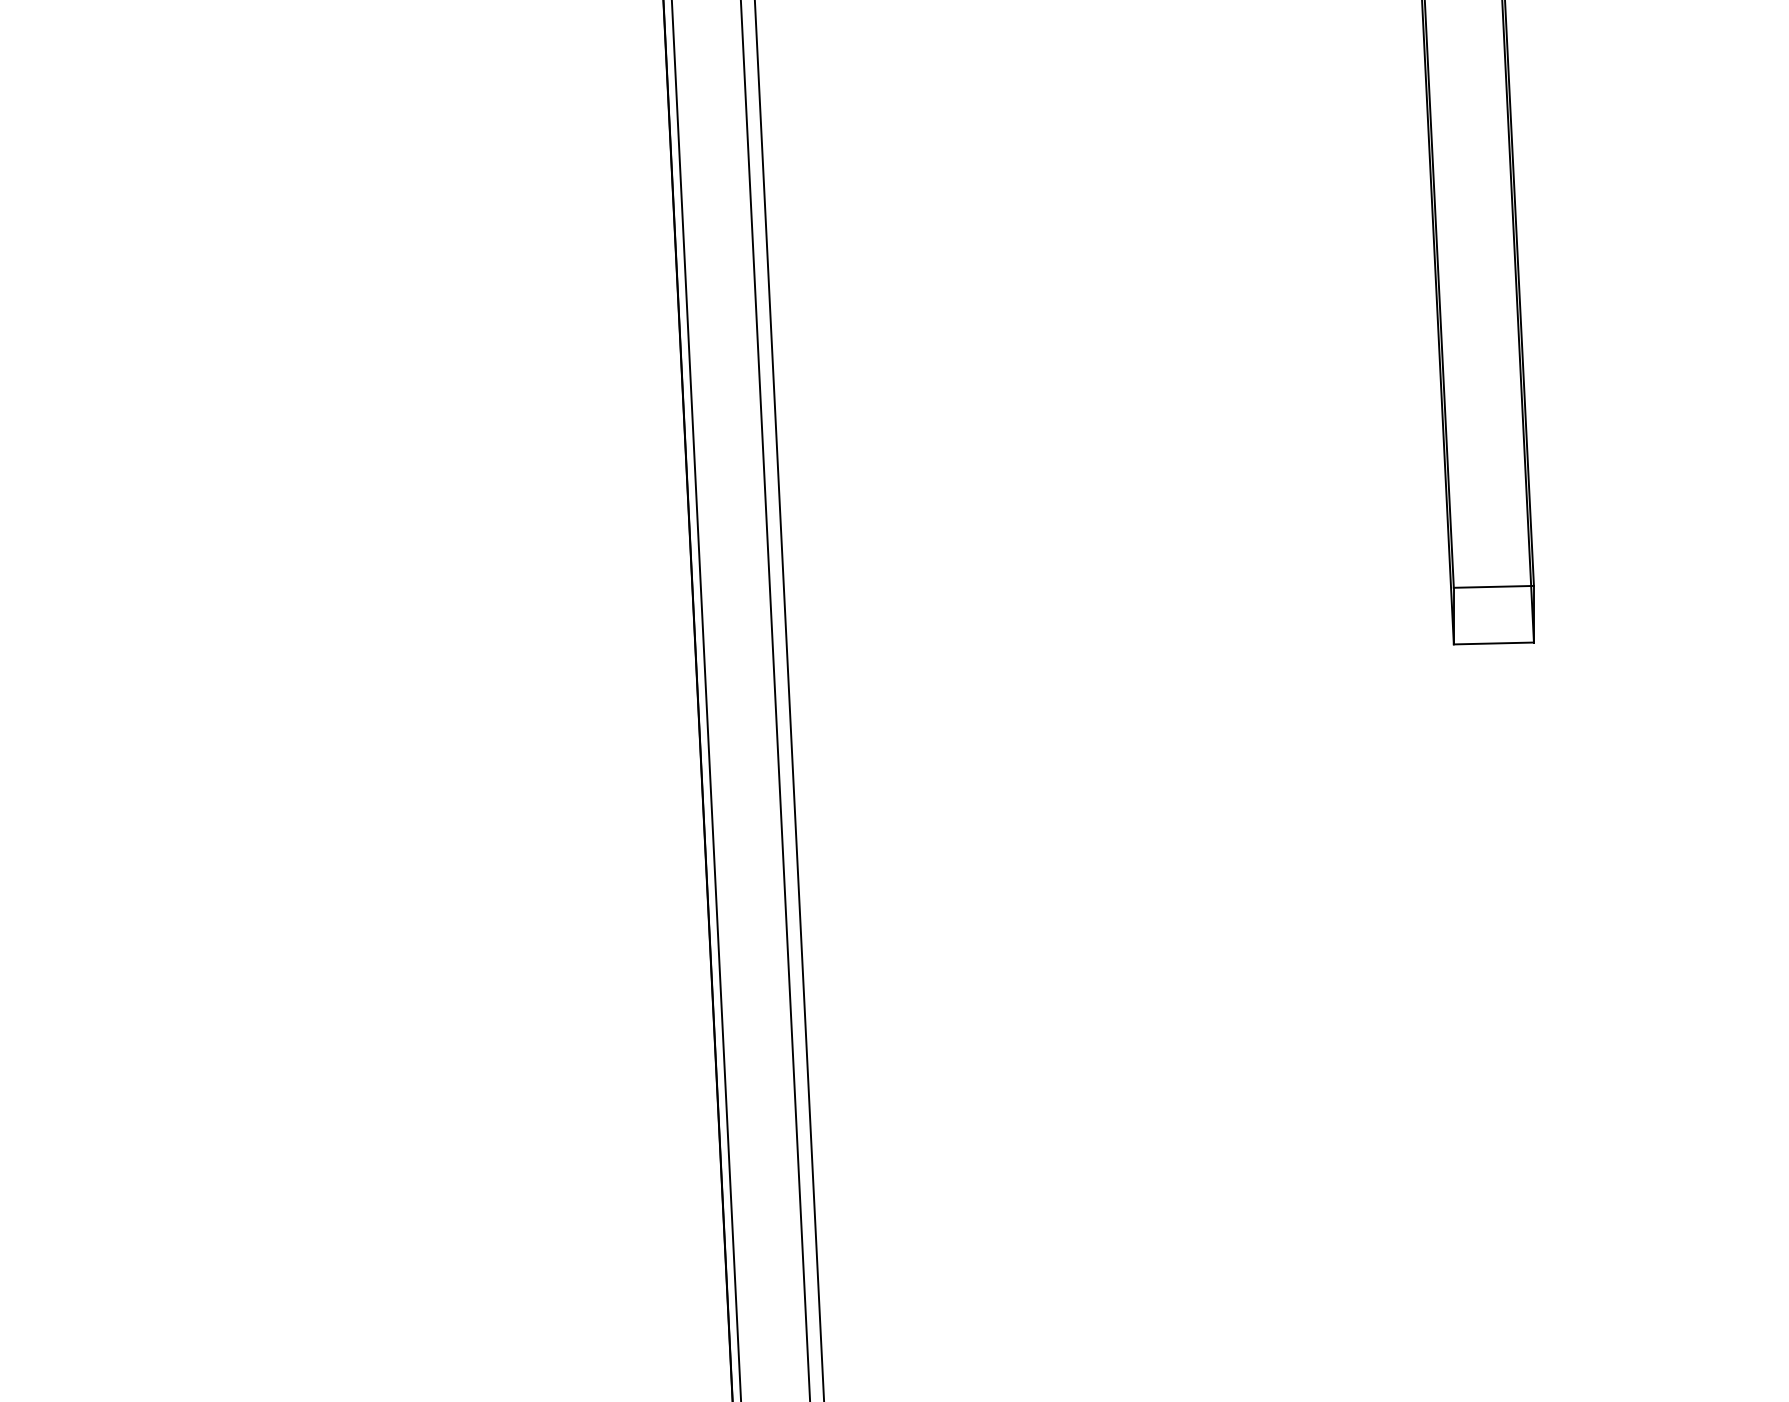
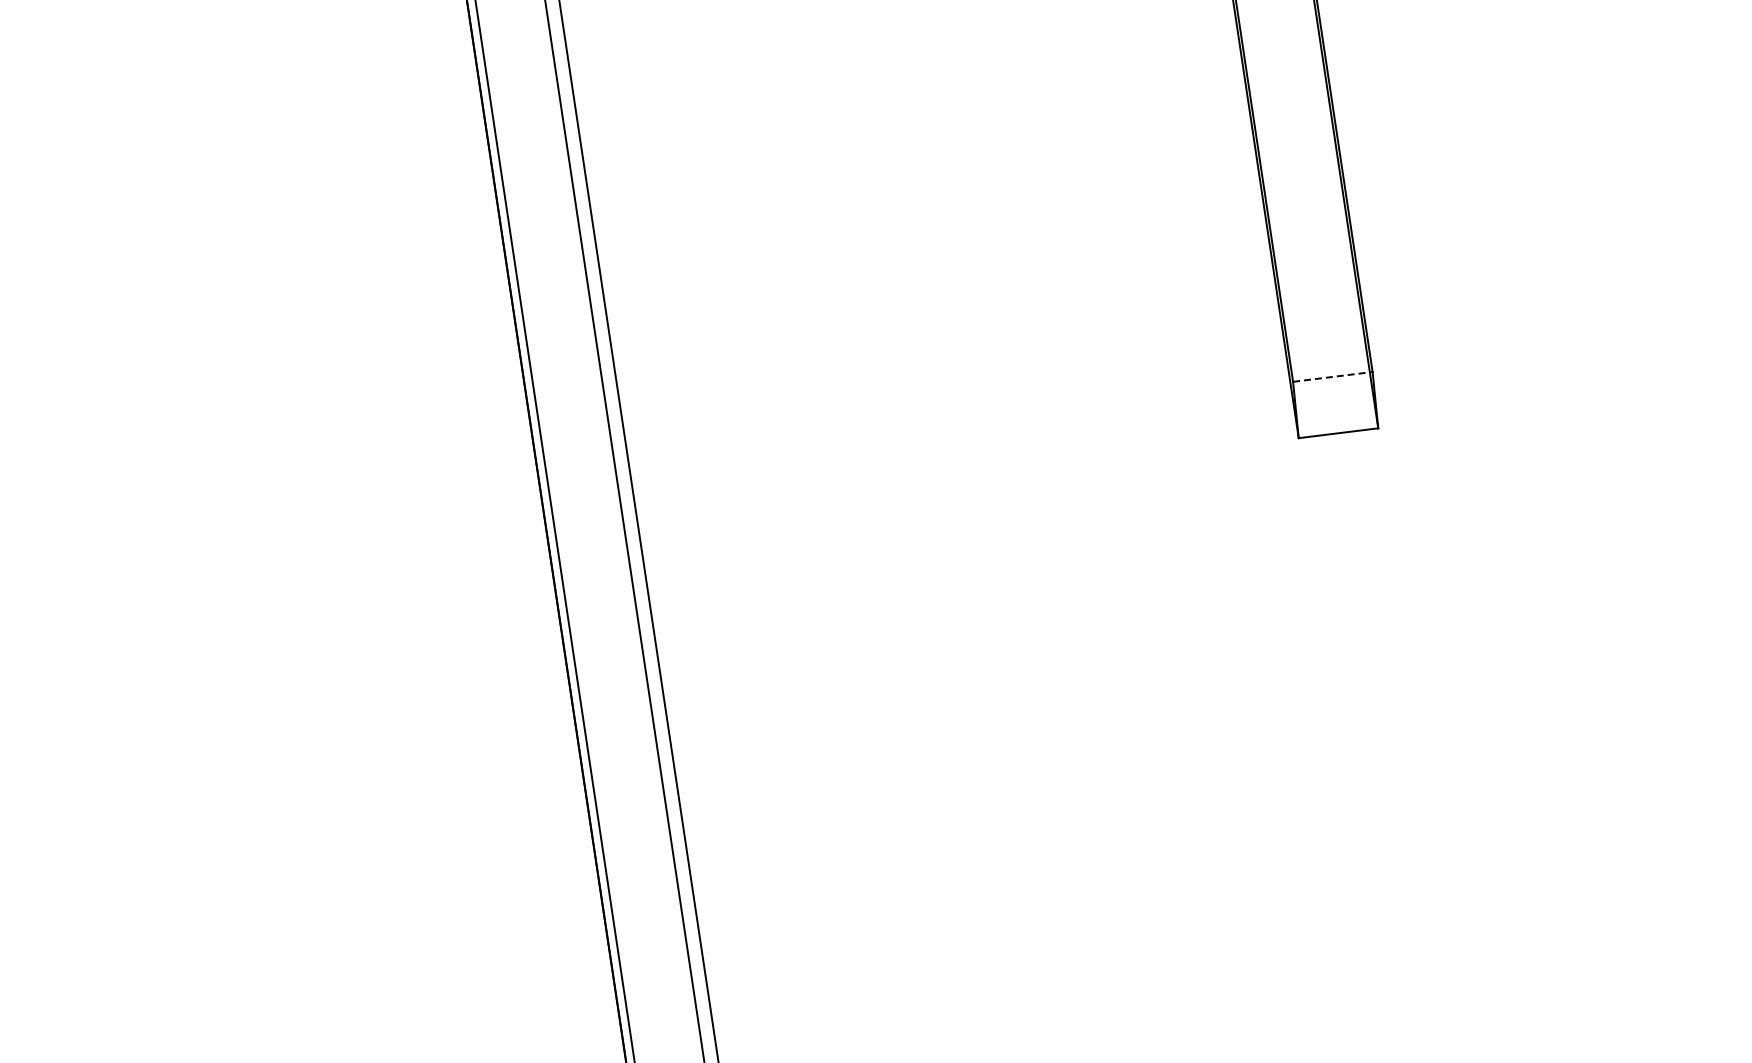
line: (1494, 586) -> (1333, 376), solid -> dashed

